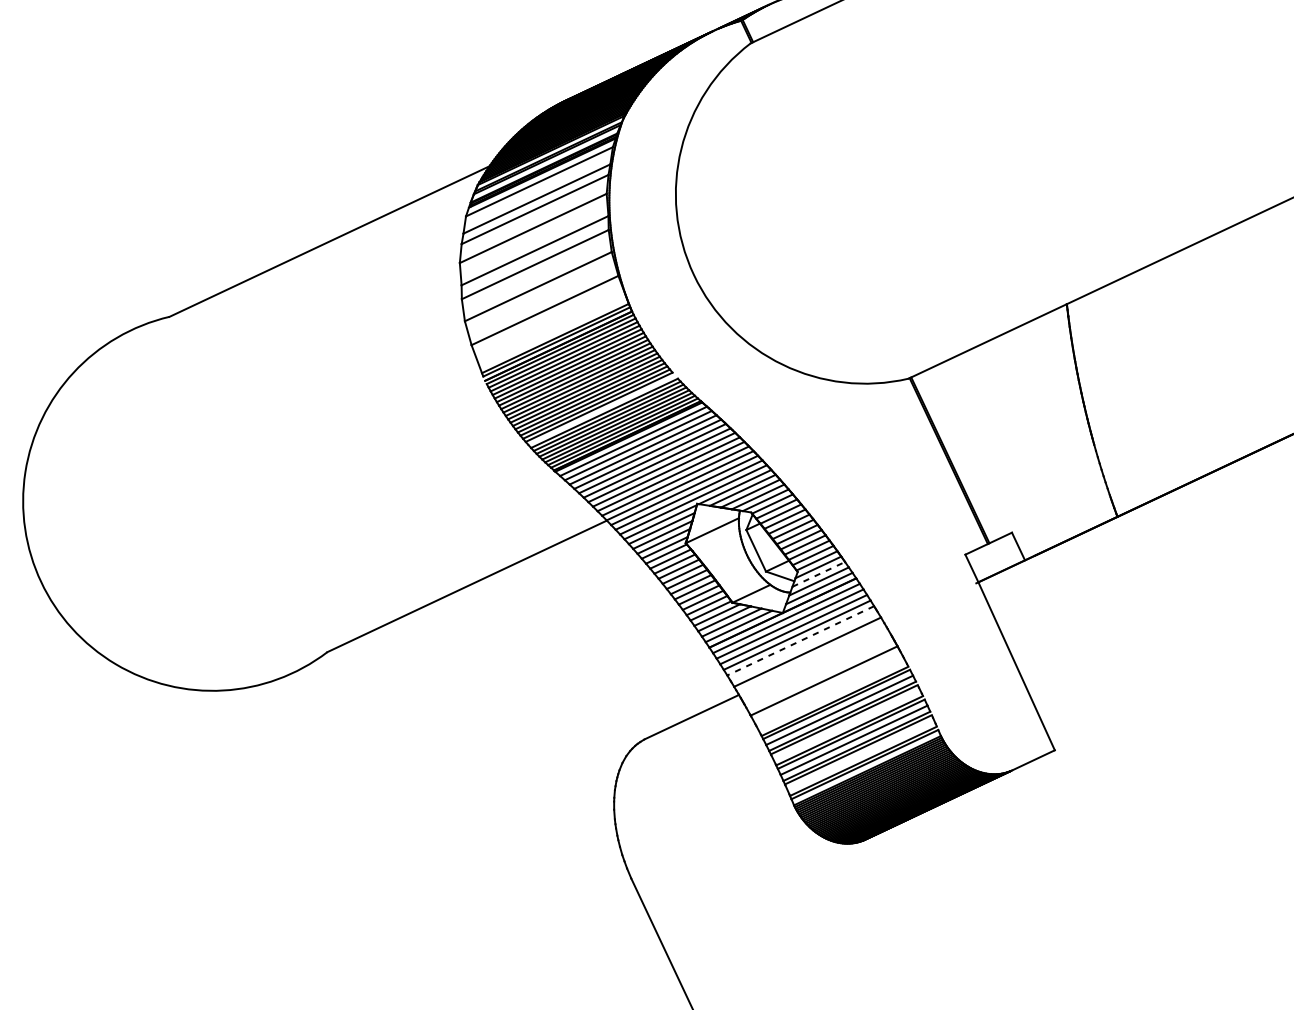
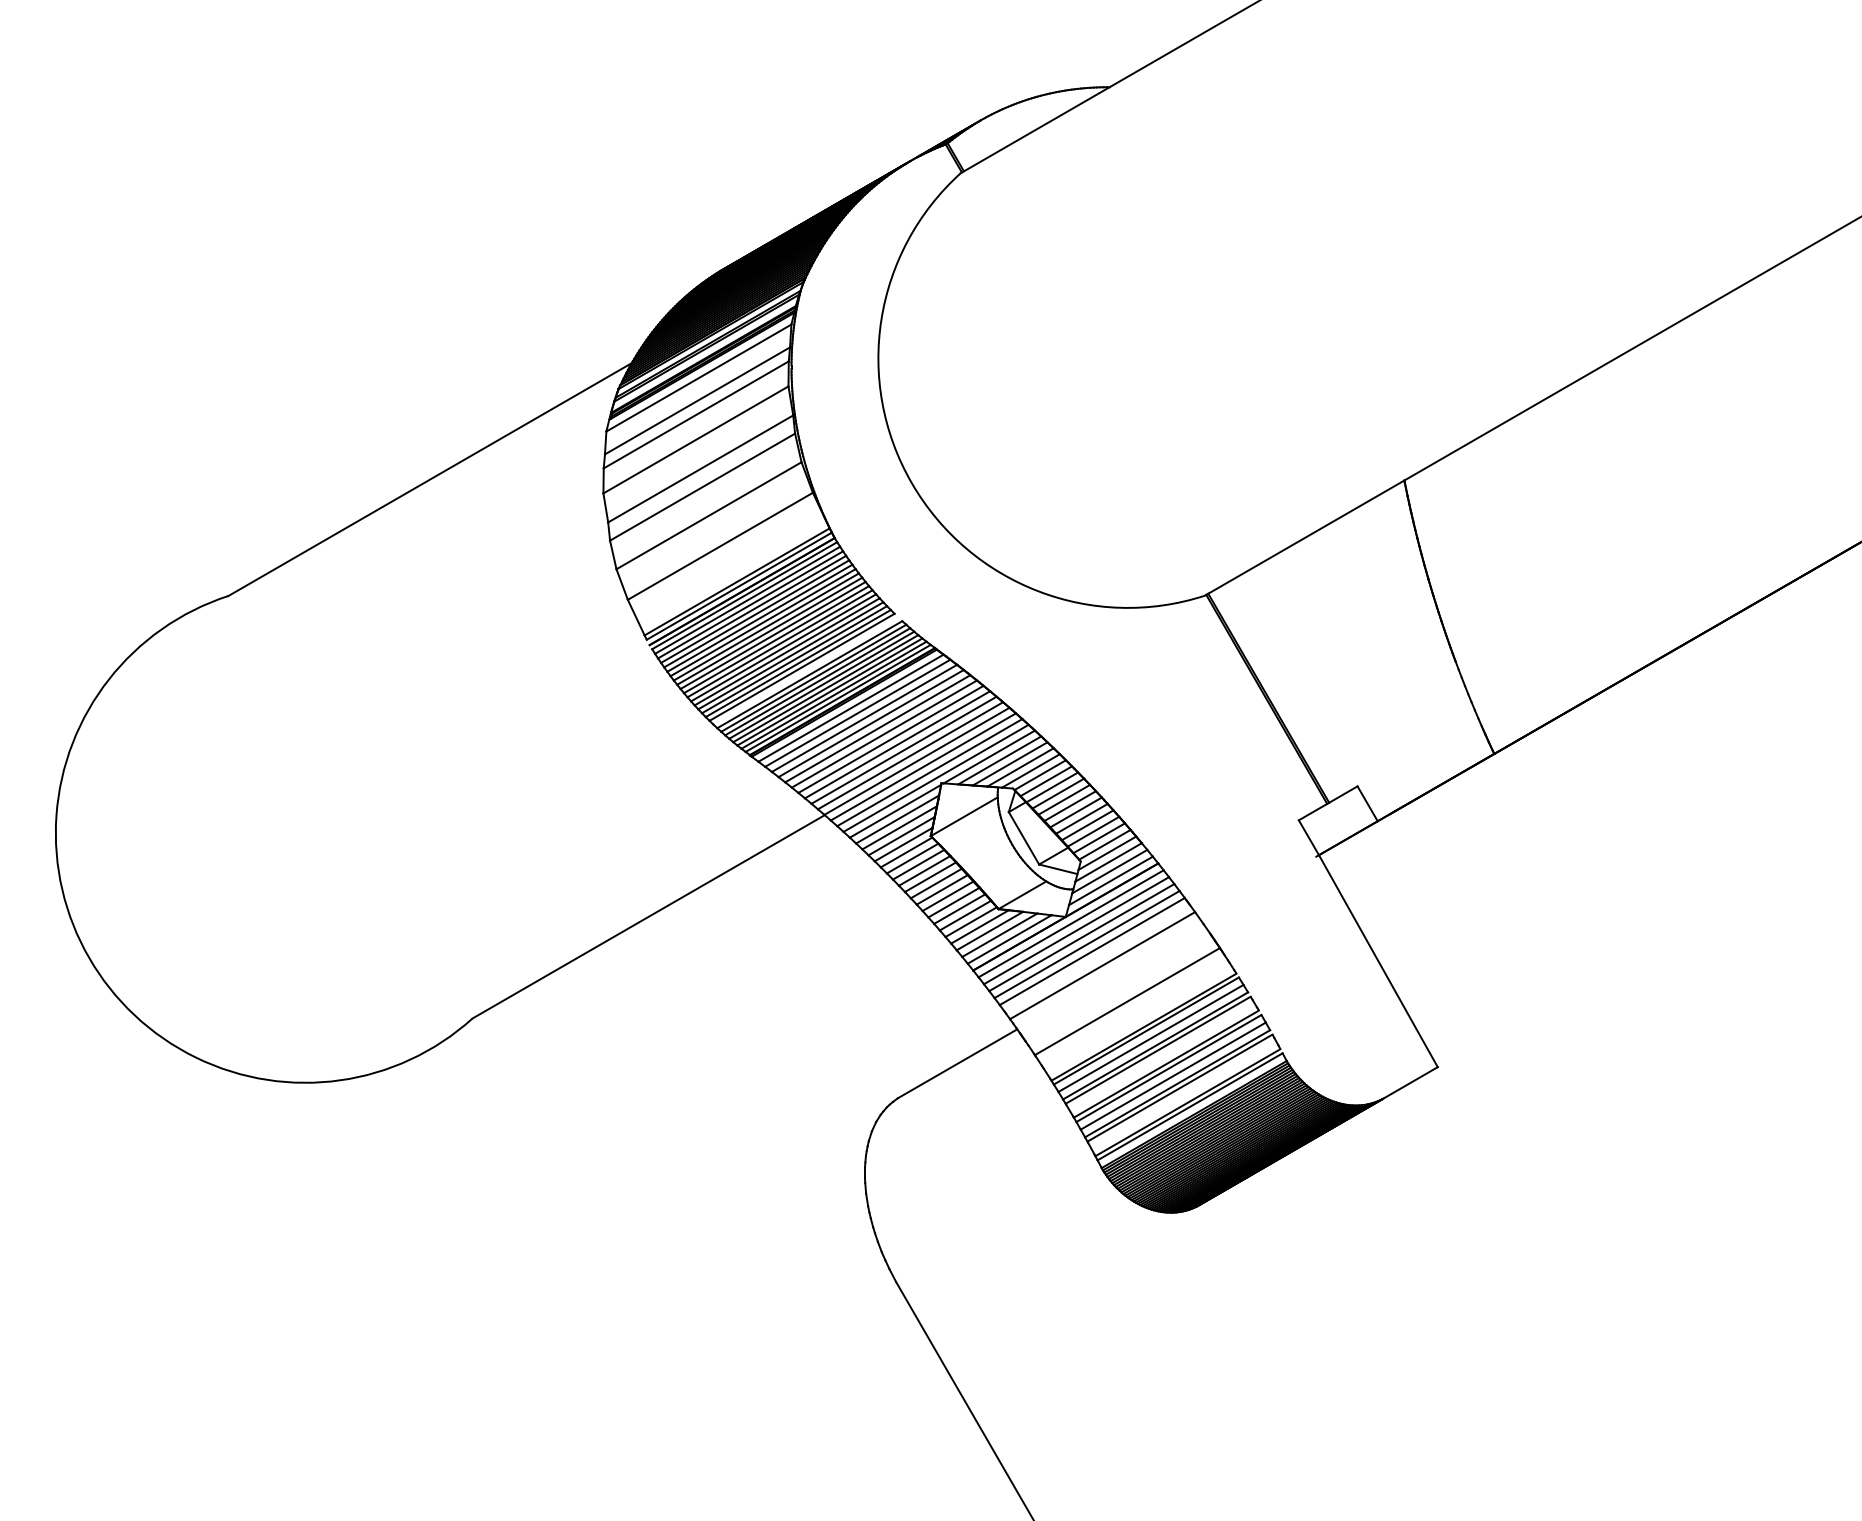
line: (819, 574) -> (1109, 862), dashed -> solid
line: (800, 640) -> (1092, 951), dashed -> solid

